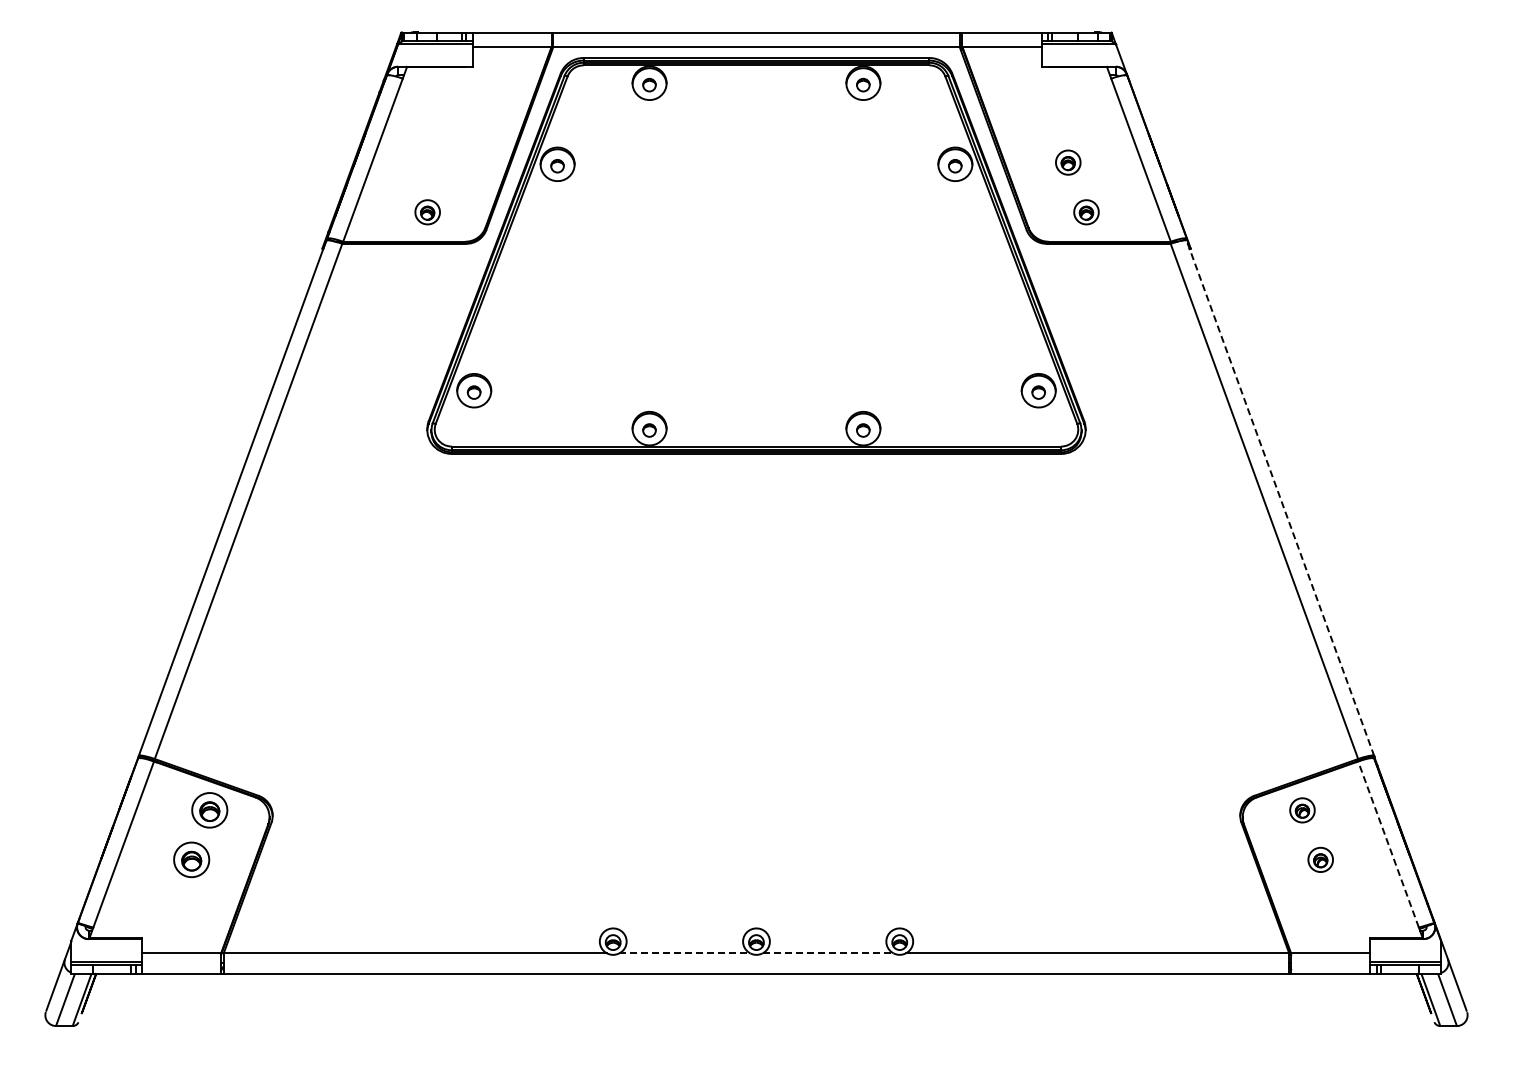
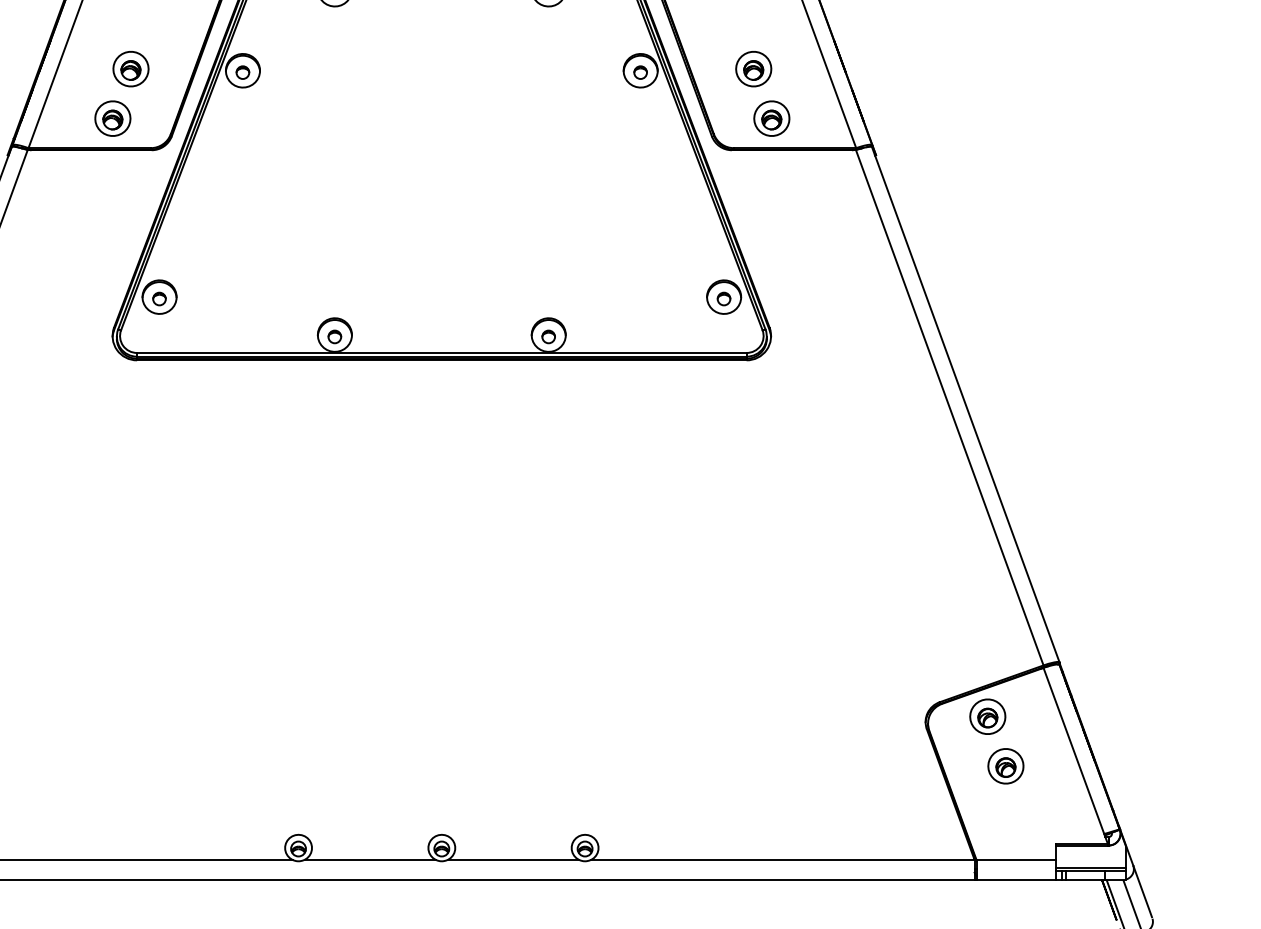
part: (445, 162) -> (130, 68), added
part: (1067, 162) -> (752, 68), size x1.43
part: (427, 212) -> (112, 118), size x1.43
part: (1086, 212) -> (771, 118), size x1.43
line: (1280, 498) -> (965, 404), dashed -> solid
part: (1302, 810) -> (987, 716), size x1.43
line: (1388, 844) -> (1073, 750), dashed -> solid
part: (1320, 859) -> (1005, 765), size x1.43
line: (684, 953) -> (369, 859), dashed -> solid
line: (828, 953) -> (513, 859), dashed -> solid

